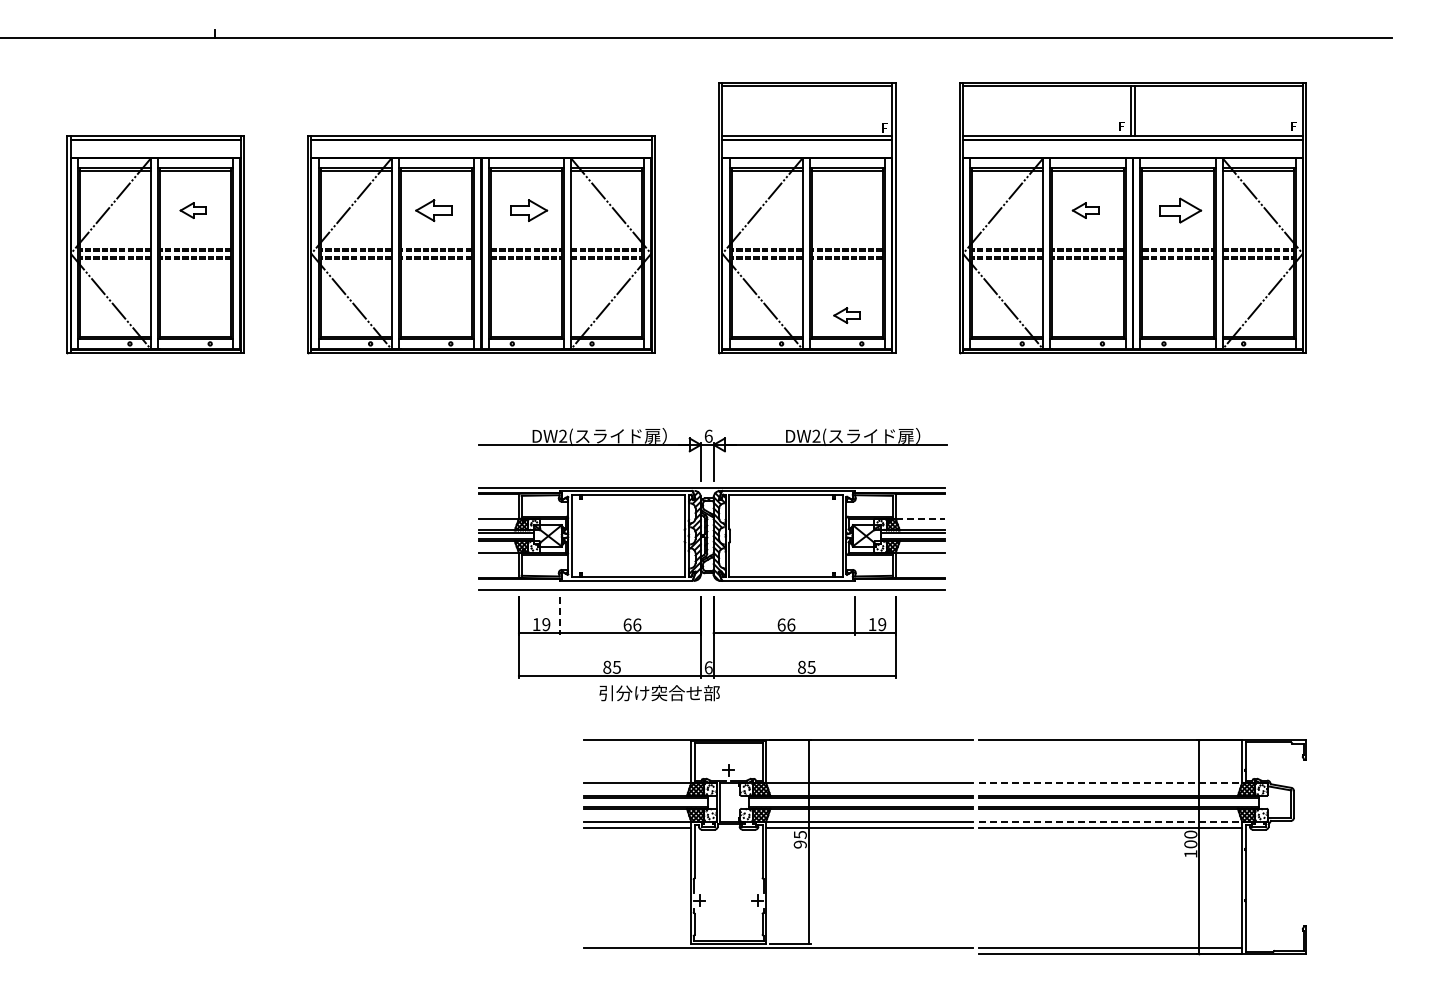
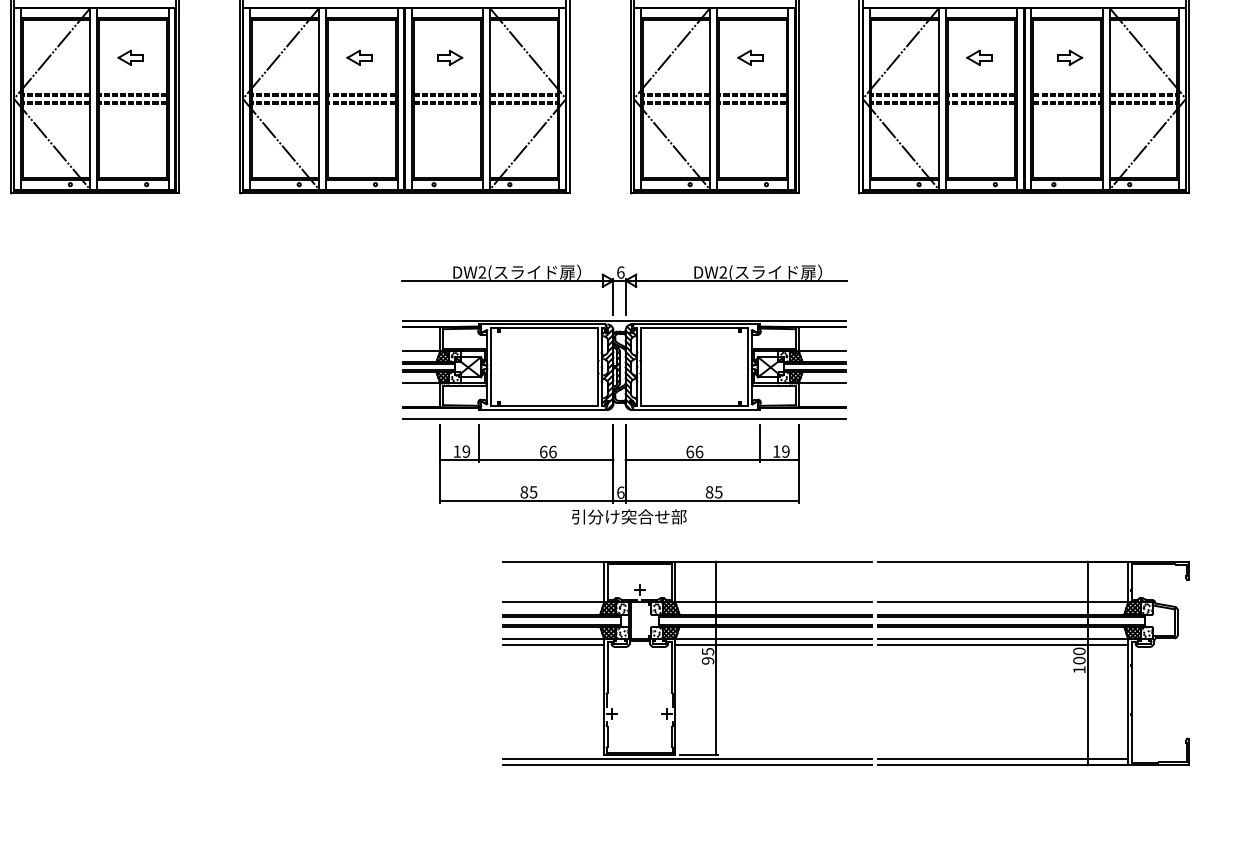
part: (433, 210) -> (359, 57), size x0.71
part: (528, 210) -> (449, 57), size x0.71
part: (1180, 210) -> (1069, 57), size x0.62
part: (846, 315) -> (750, 57), moved
line: (920, 518) -> (822, 350), dashed -> solid
line: (559, 616) -> (478, 443), dashed -> solid
text: (659, 693) -> (629, 517), moved
line: (1111, 783) -> (1003, 602), dashed -> solid
line: (1111, 821) -> (1003, 638), dashed -> solid
line: (778, 954) -> (687, 765), added

